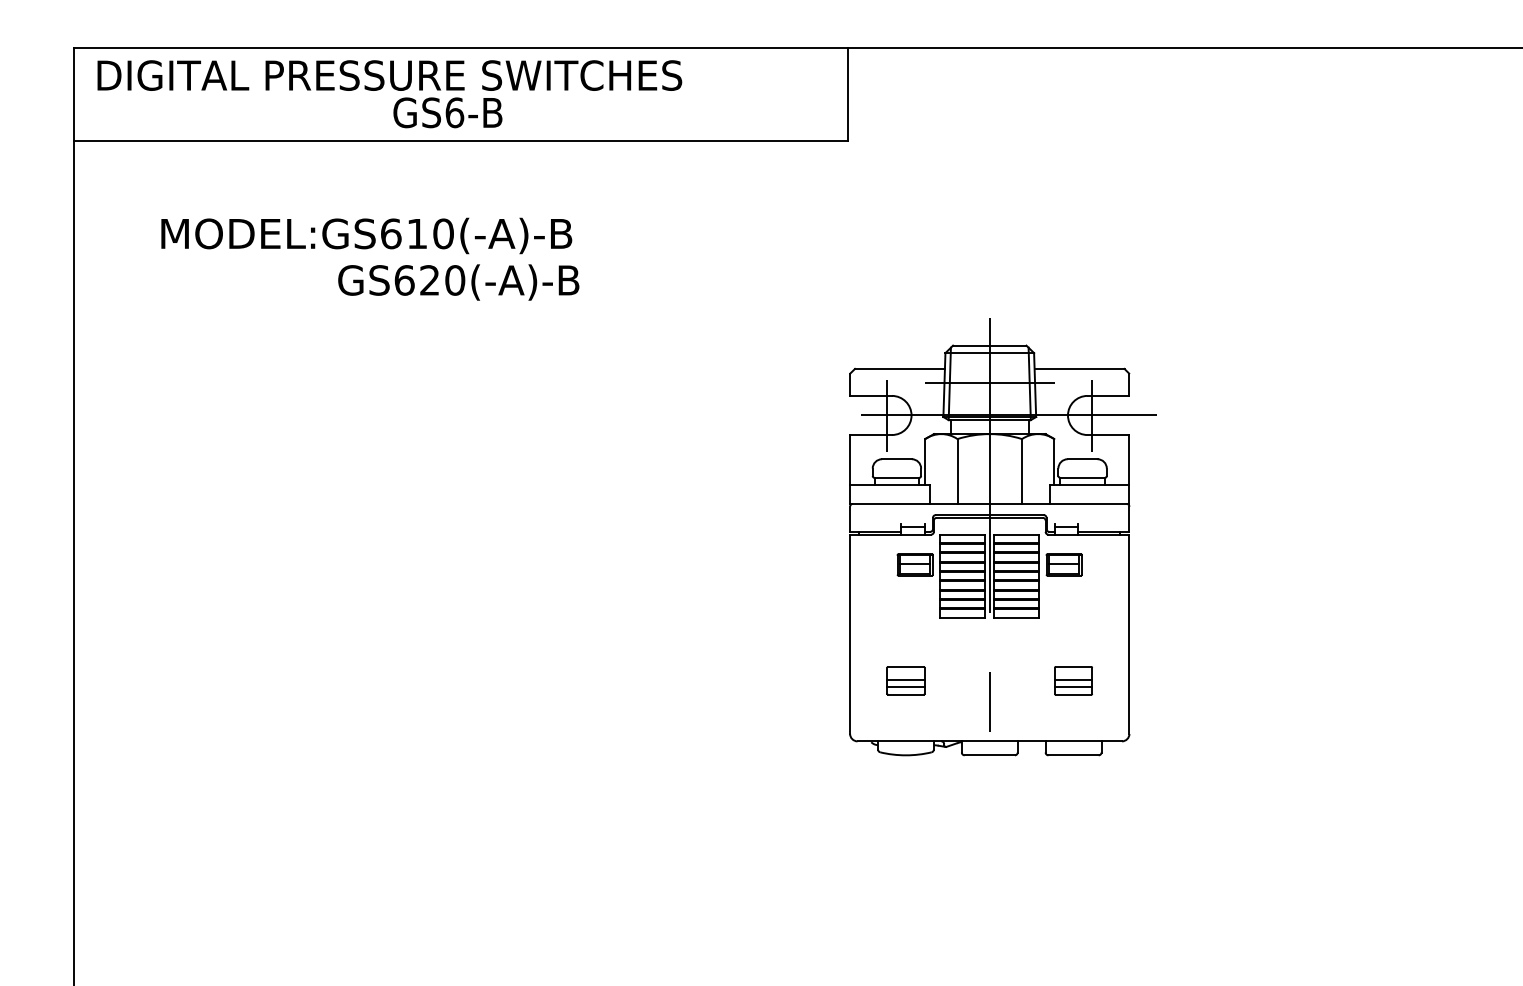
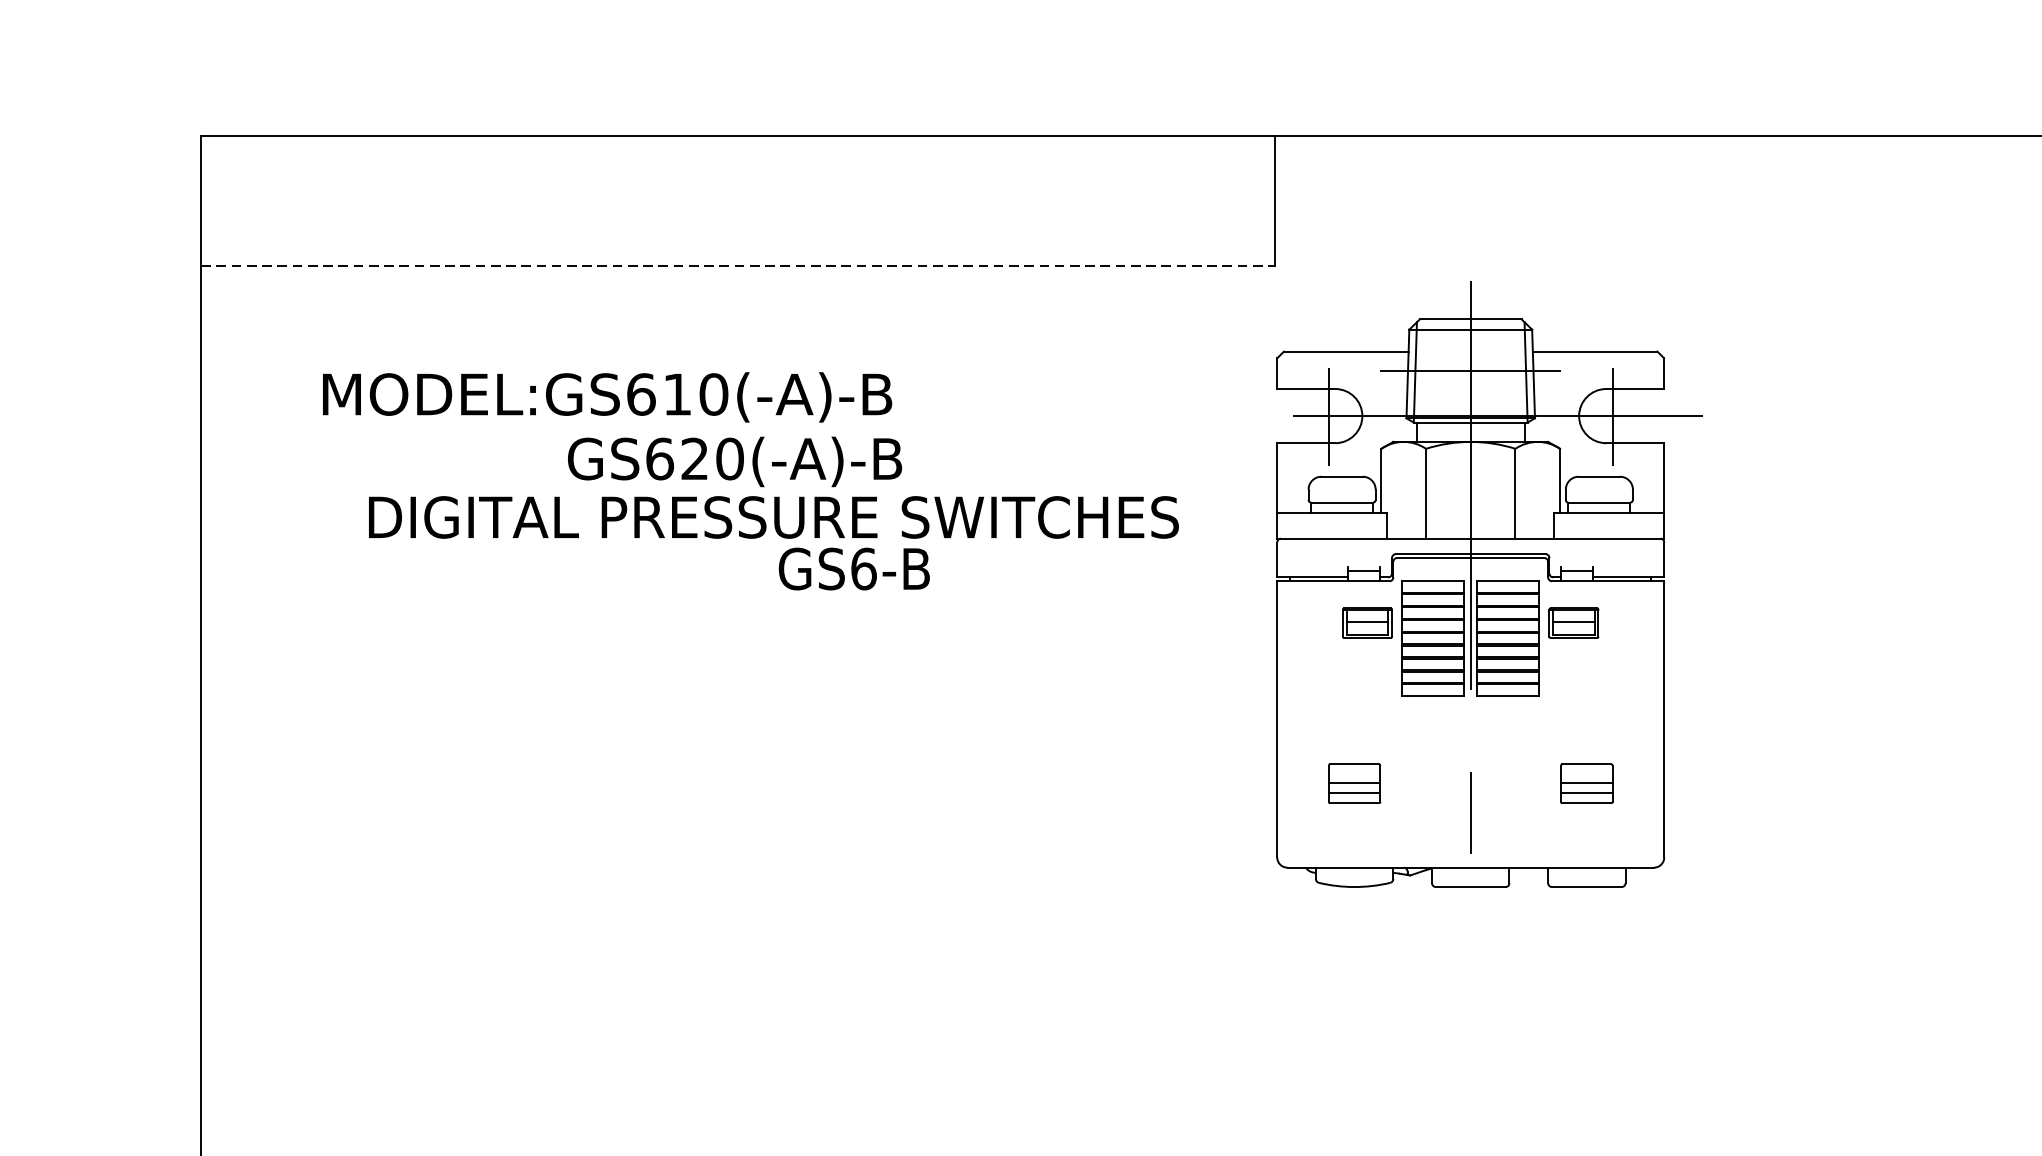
text: (389, 94) -> (773, 543), moved
line: (461, 140) -> (738, 265), solid -> dashed
part: (1002, 537) -> (1488, 585), moved

